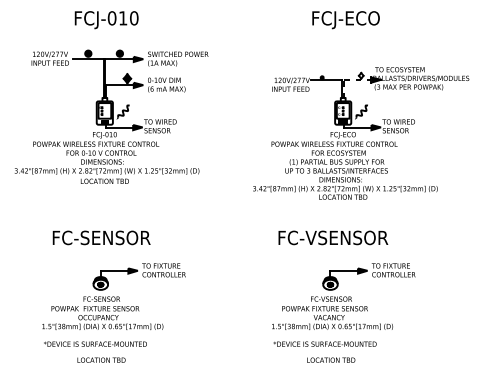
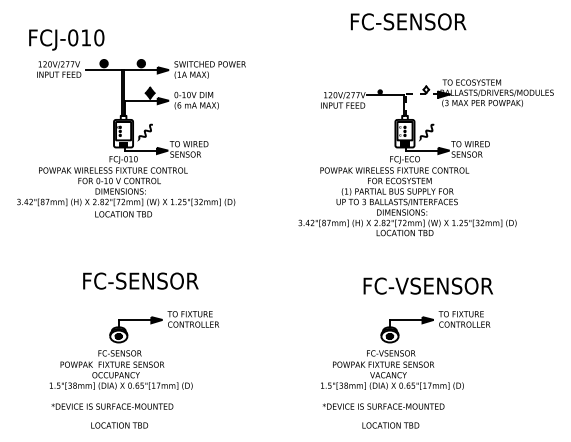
text: (106, 19) -> (66, 39), moved
text: (346, 19) -> (408, 23), FCJ-ECO -> FC-SENSOR
text: (101, 237) -> (140, 280), moved
text: (333, 237) -> (428, 285), moved

